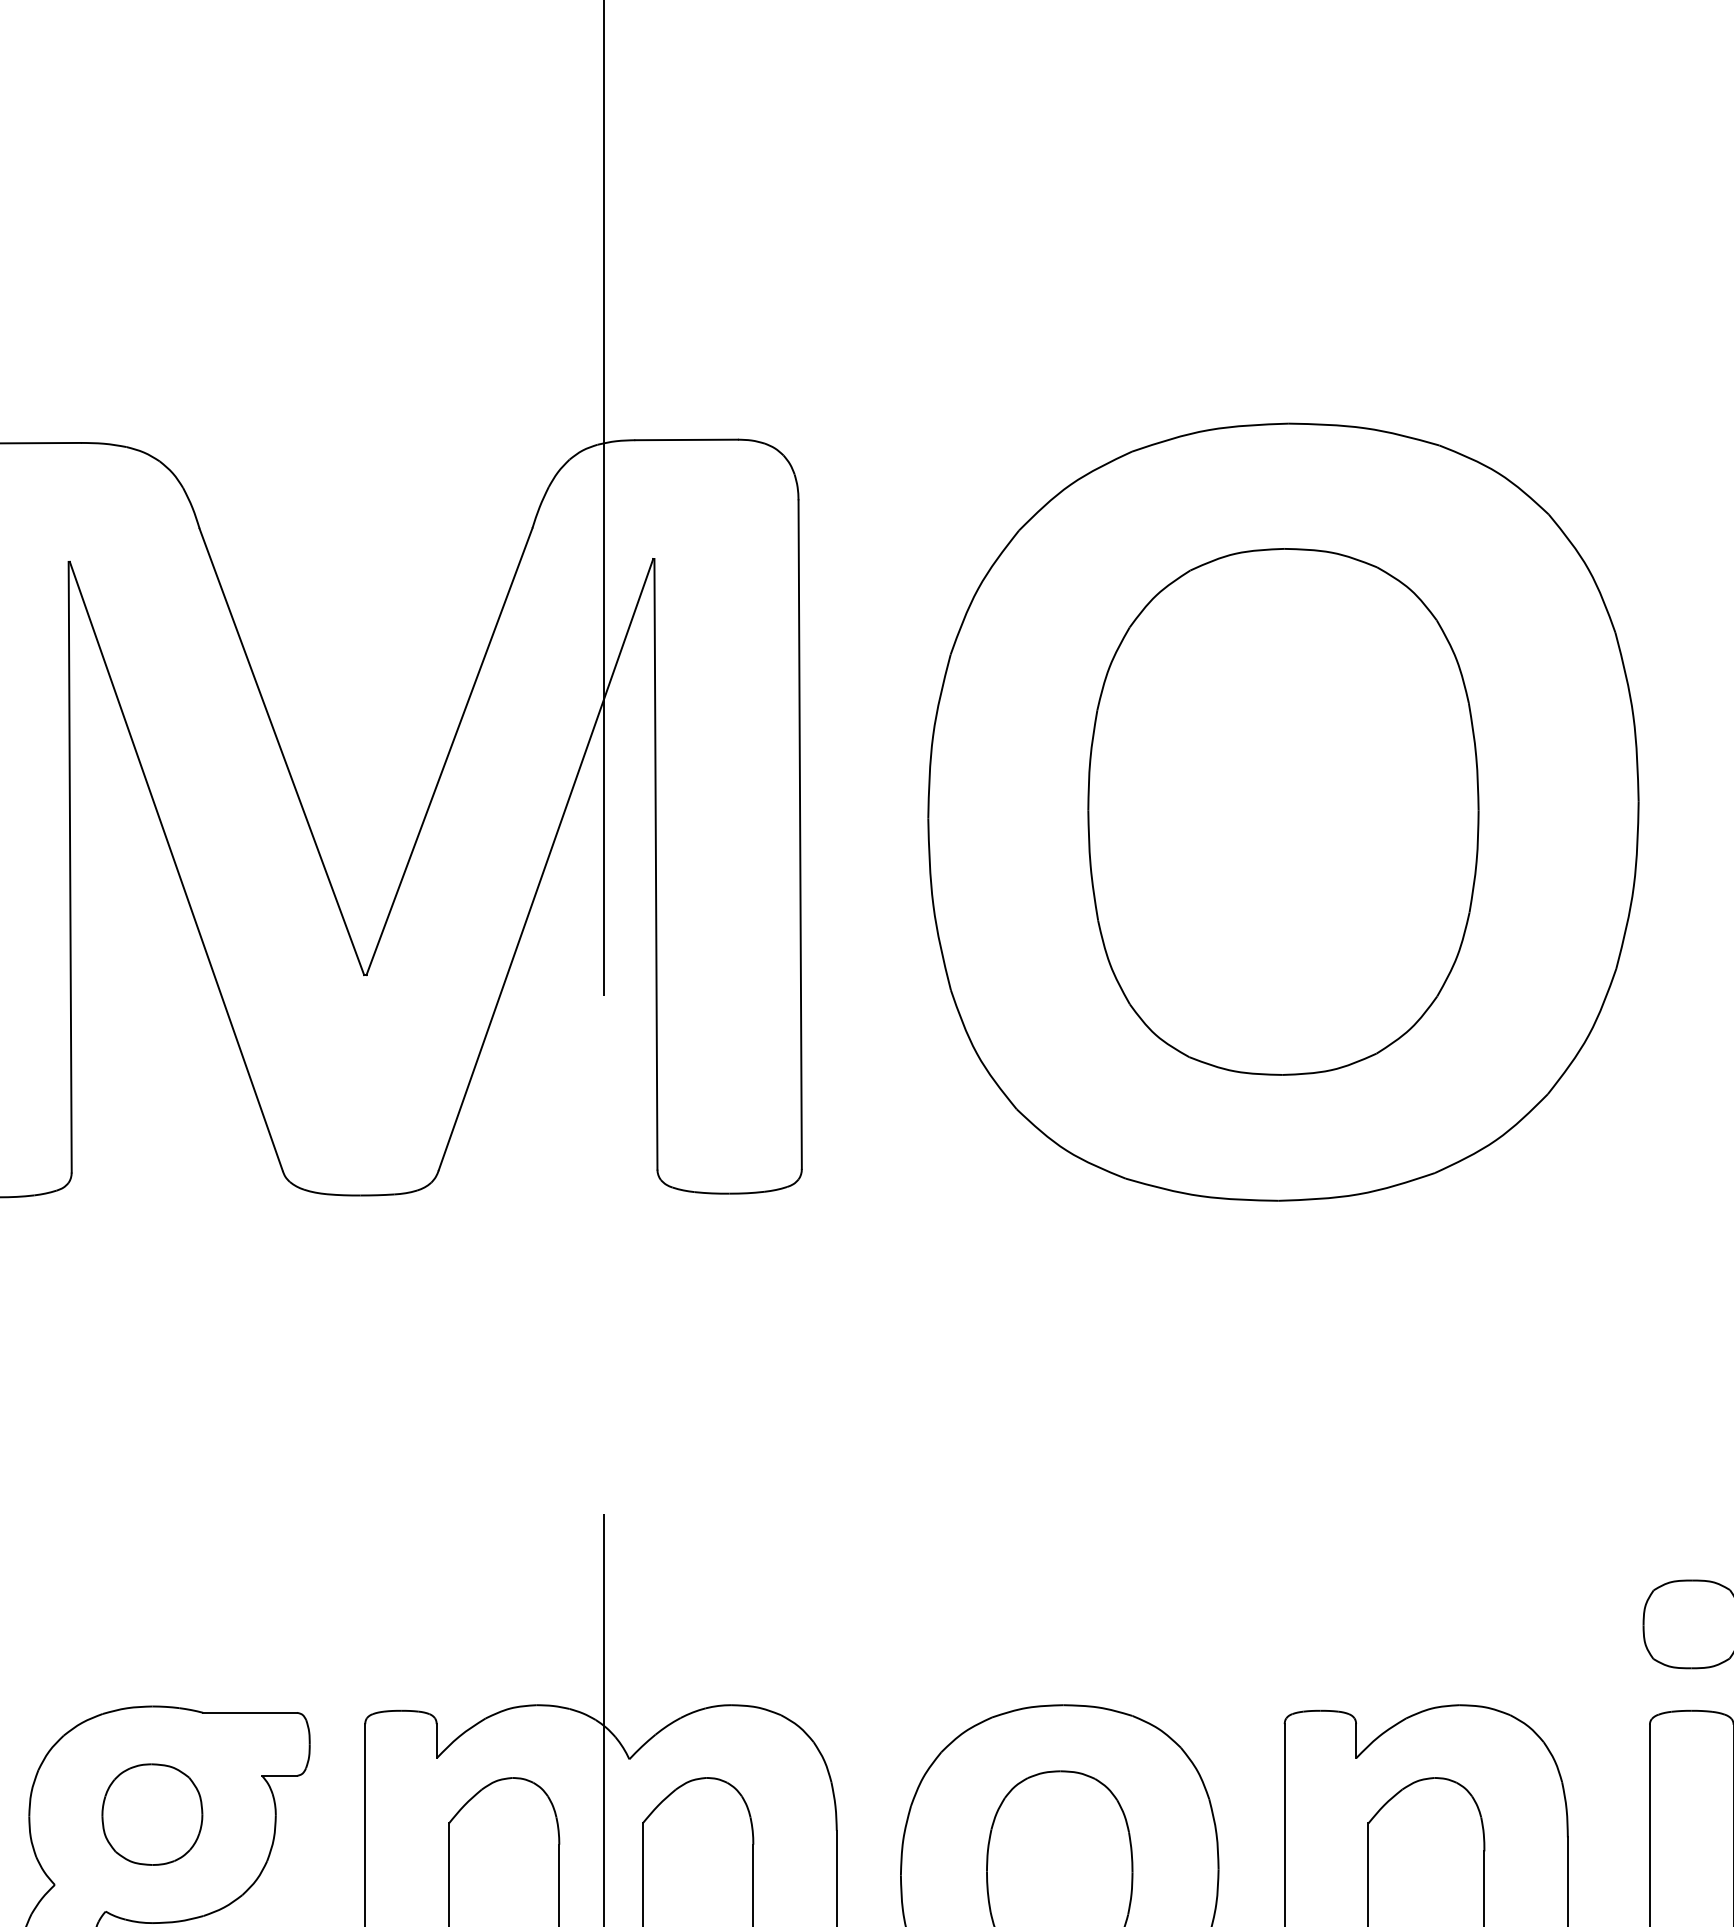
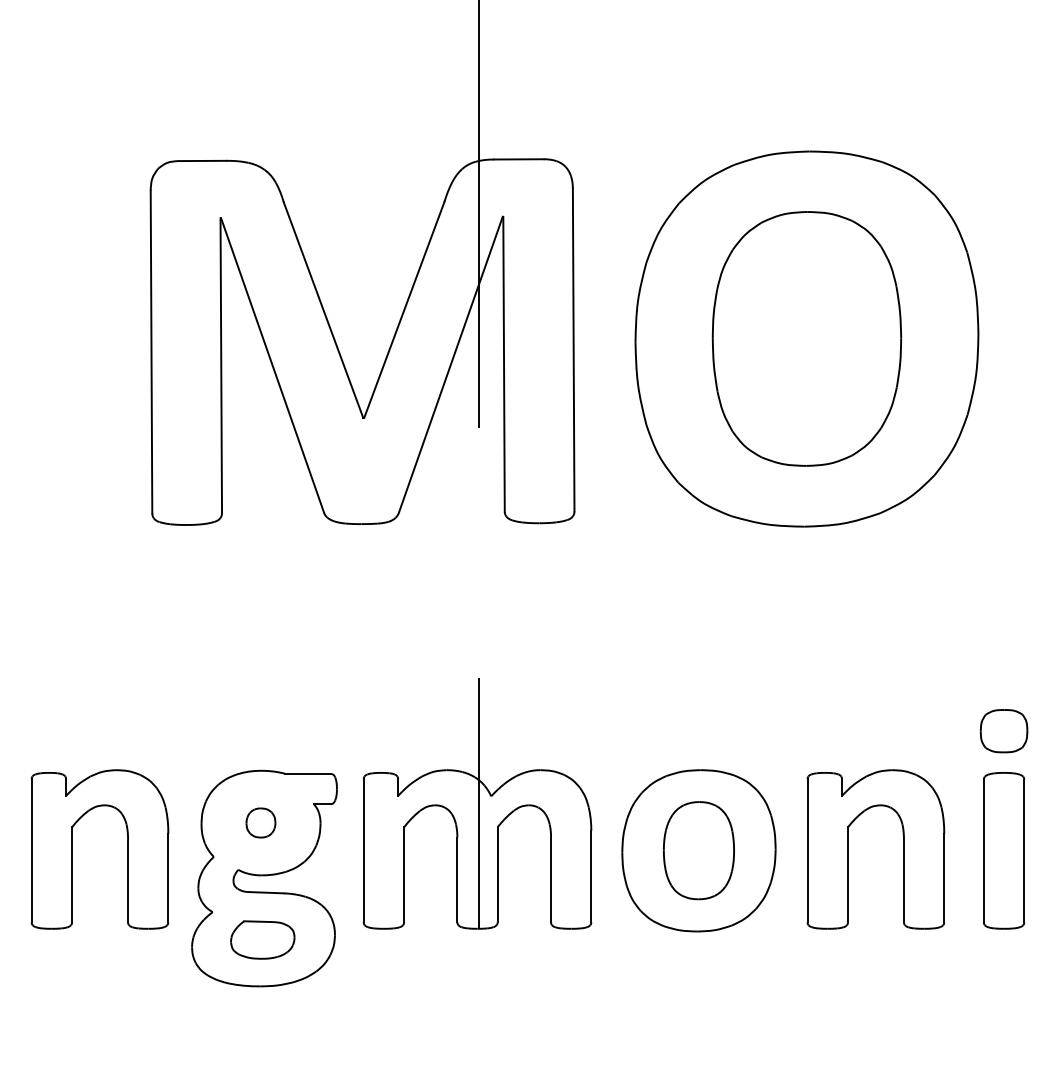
part: (151, 1813) -> (260, 822), size x0.6

